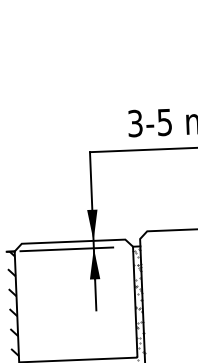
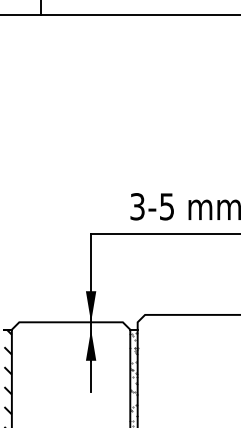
line: (66, 249) -> (63, 329), removed

